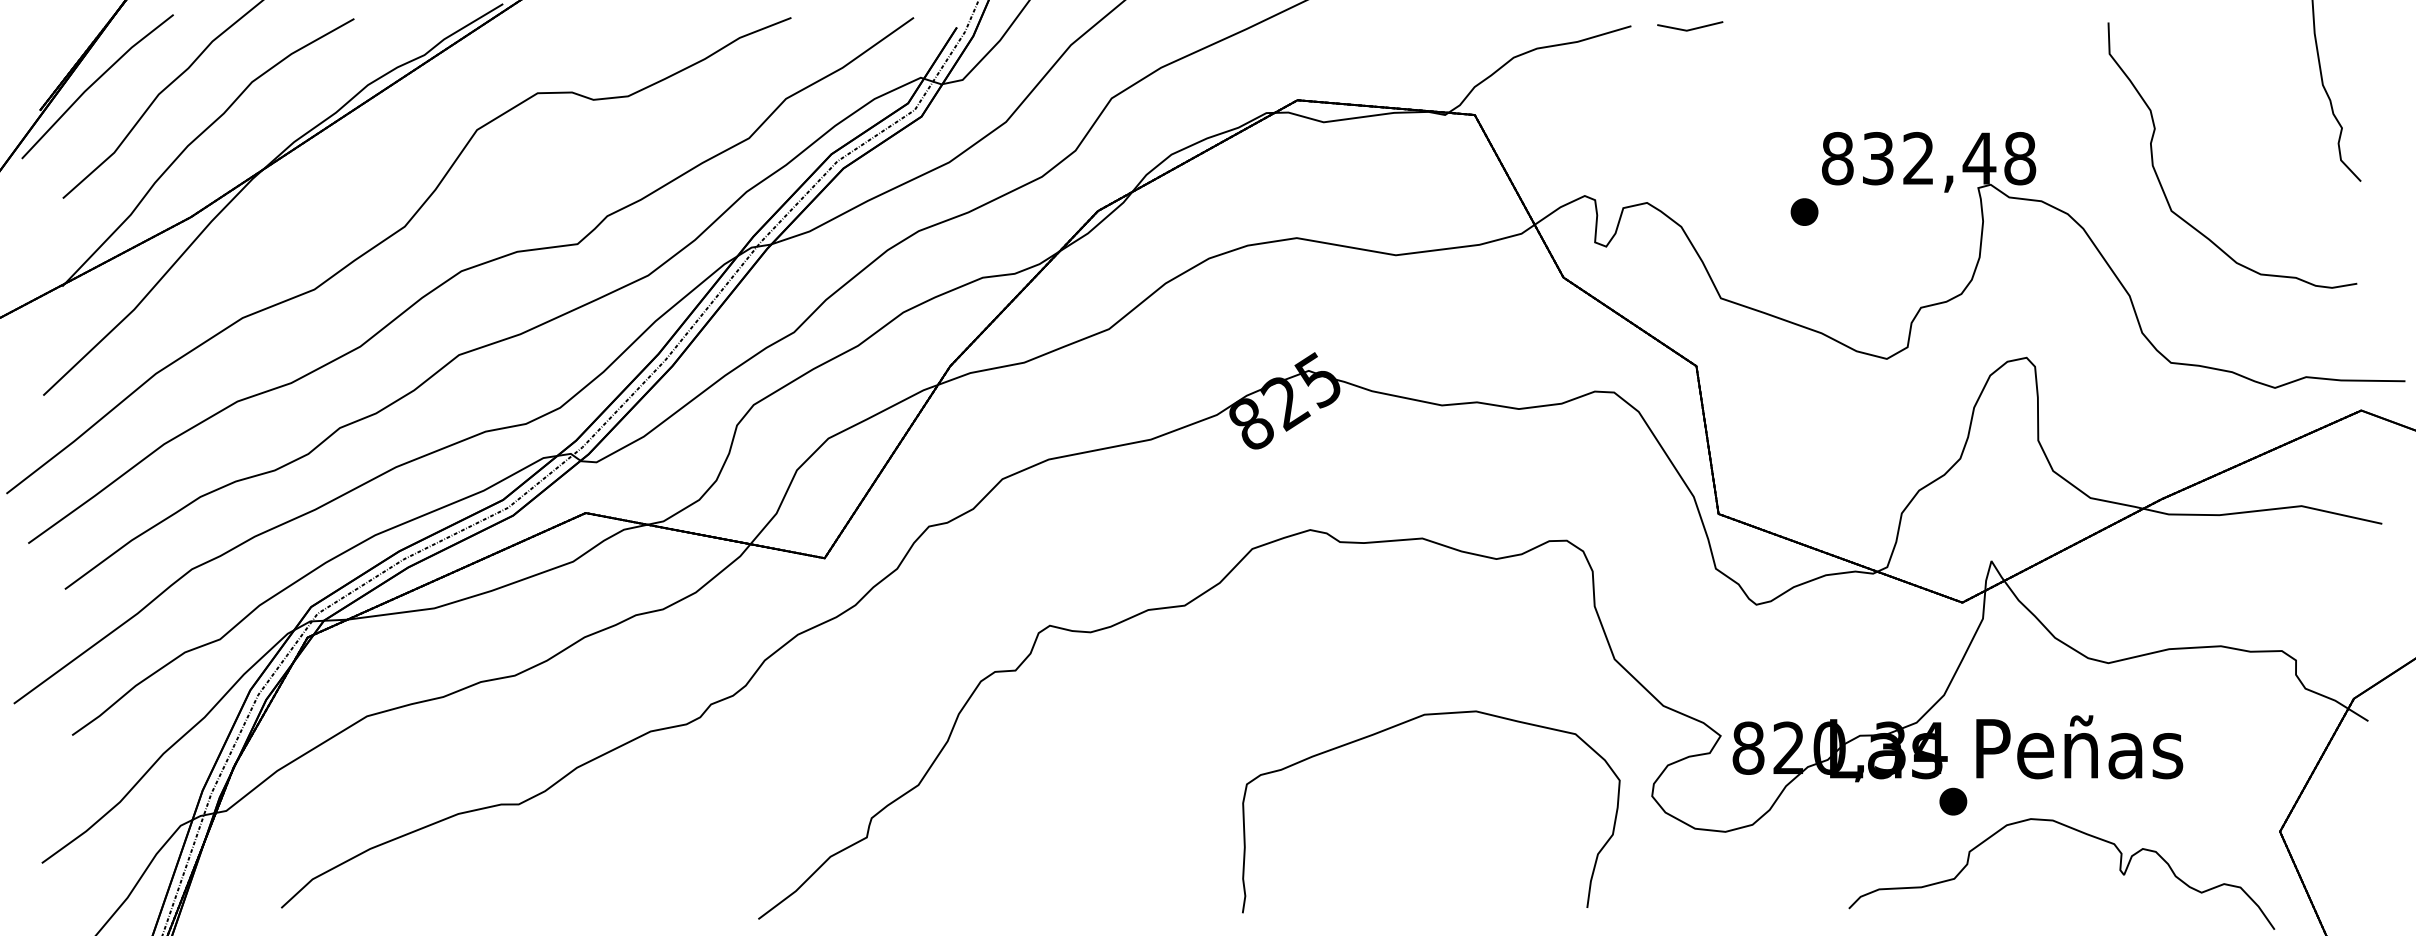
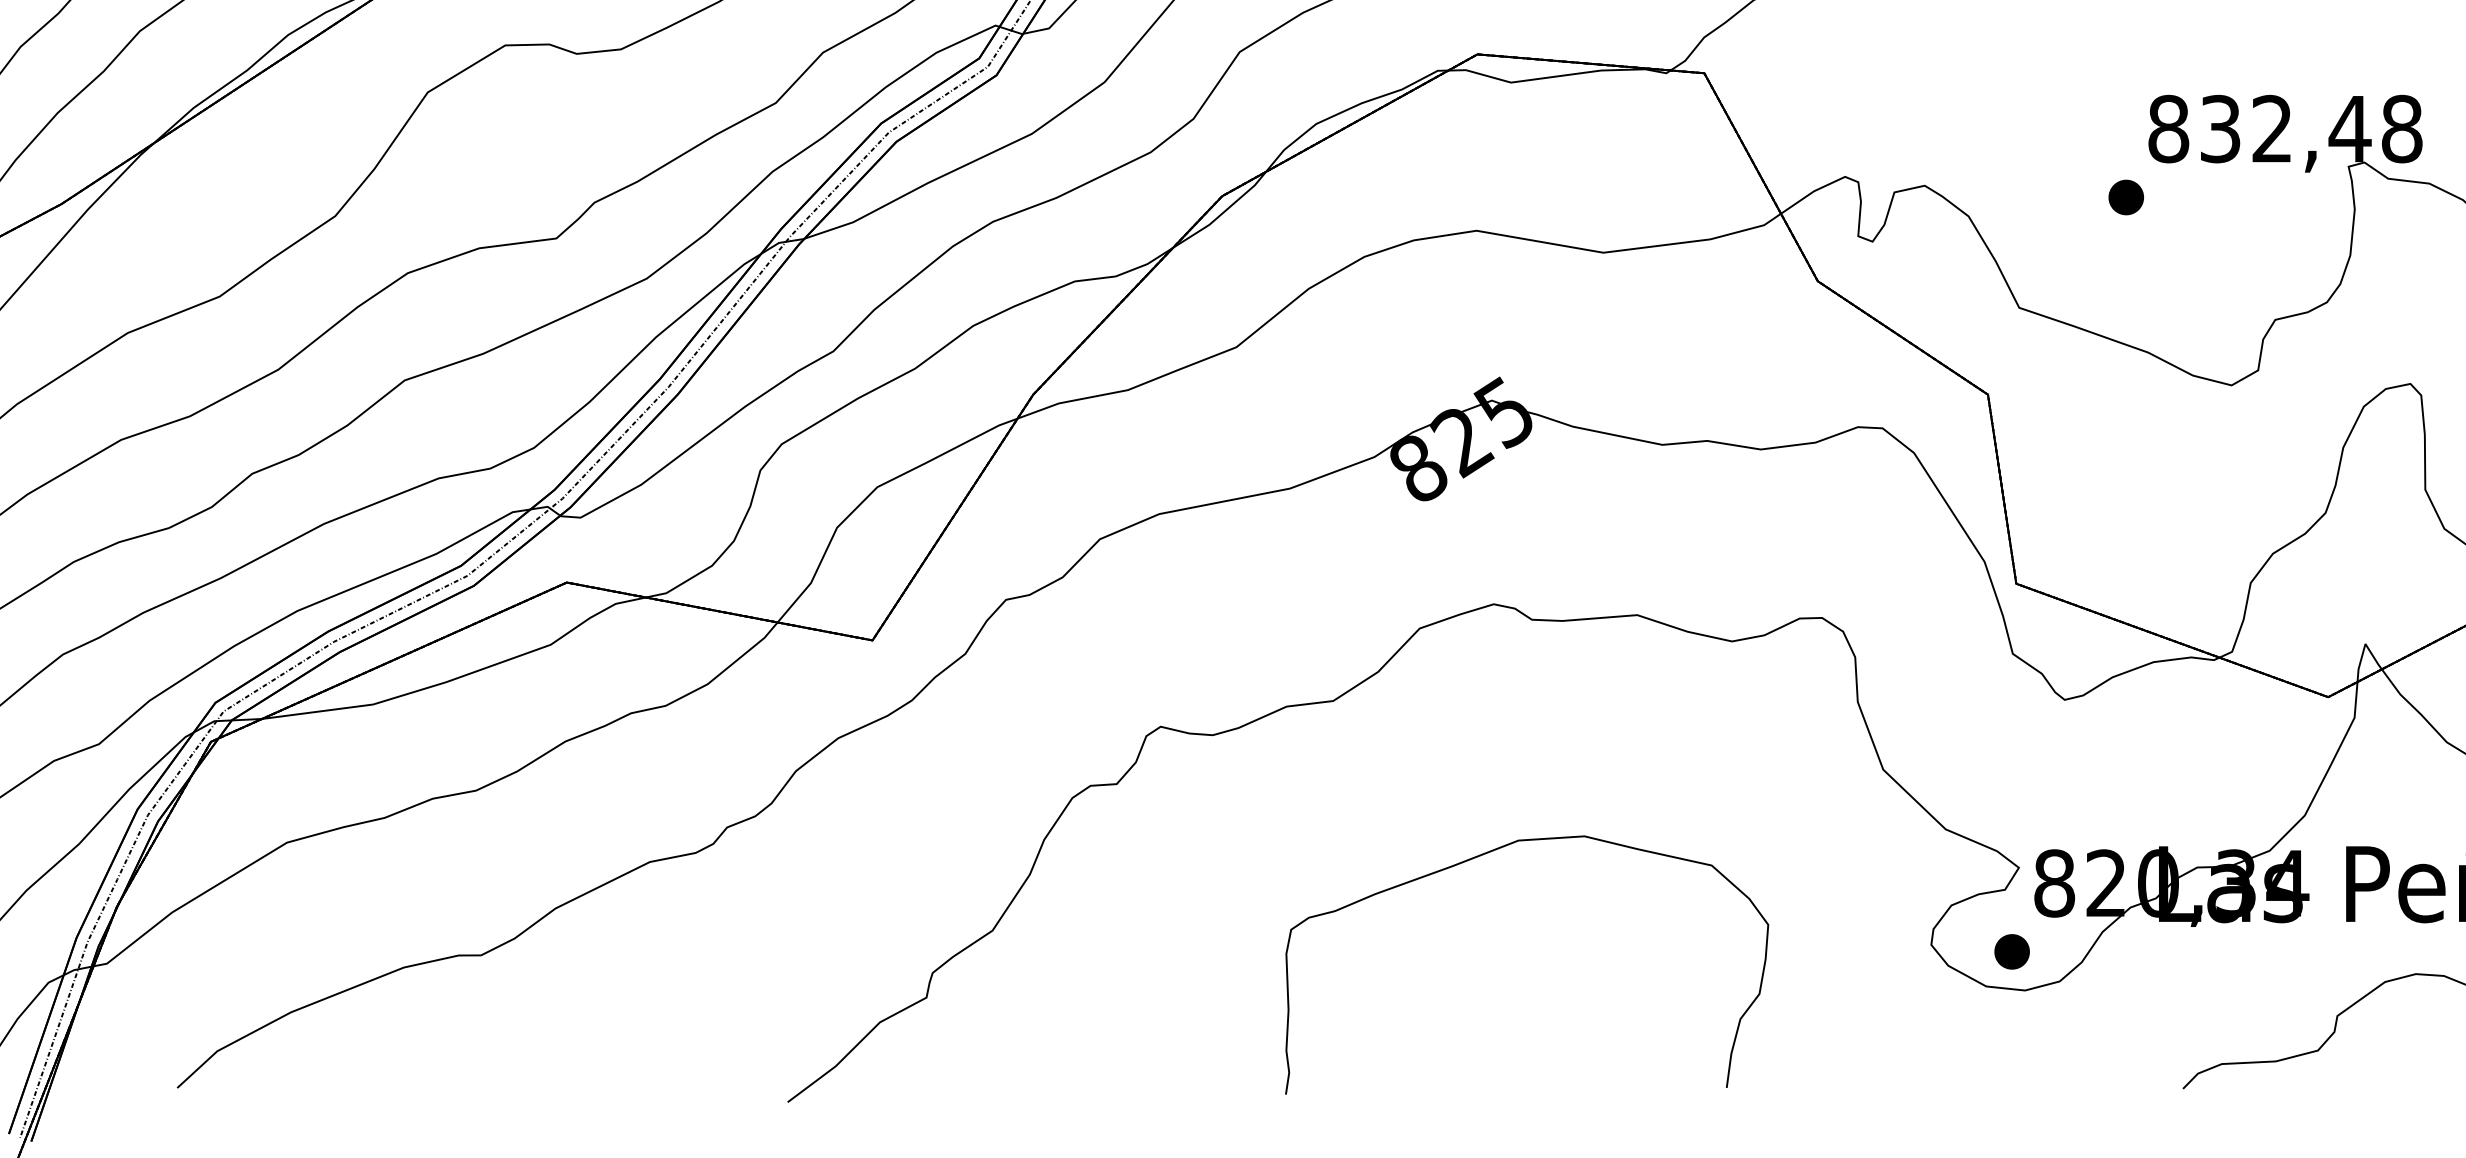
curve: (1397, 726) -> (1483, 855), moved
part: (1953, 801) -> (2012, 951), moved

